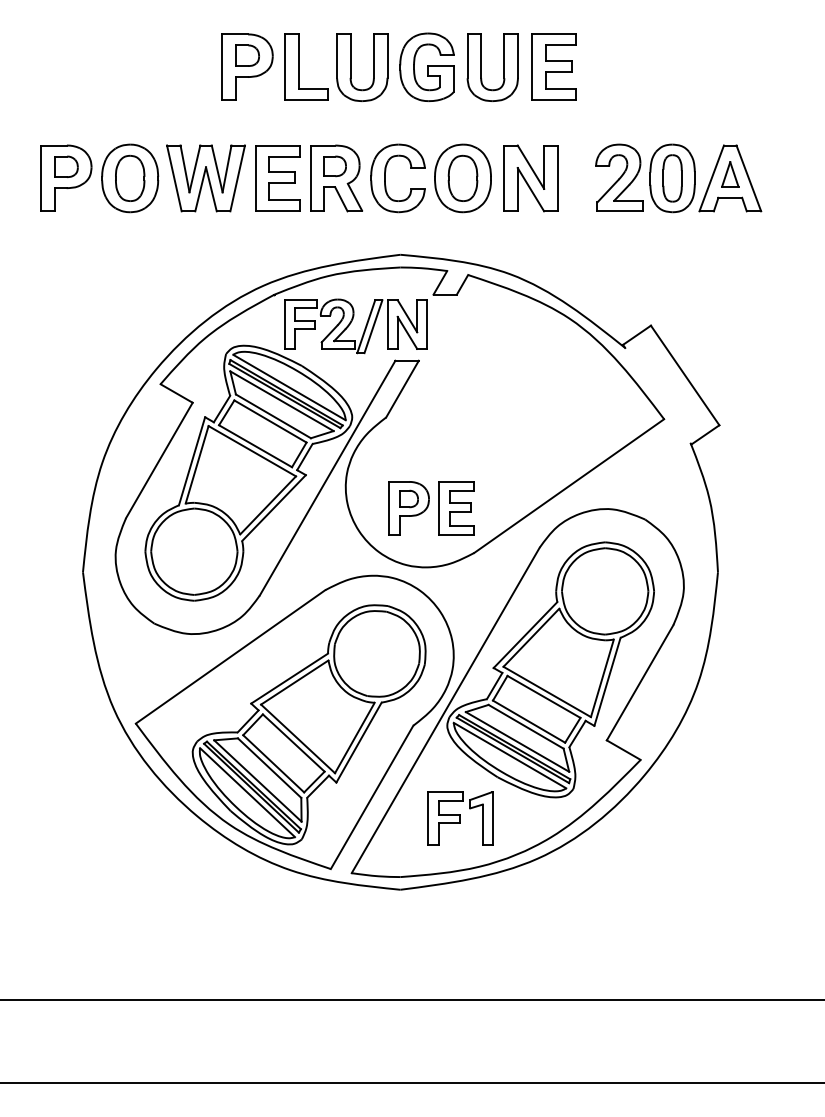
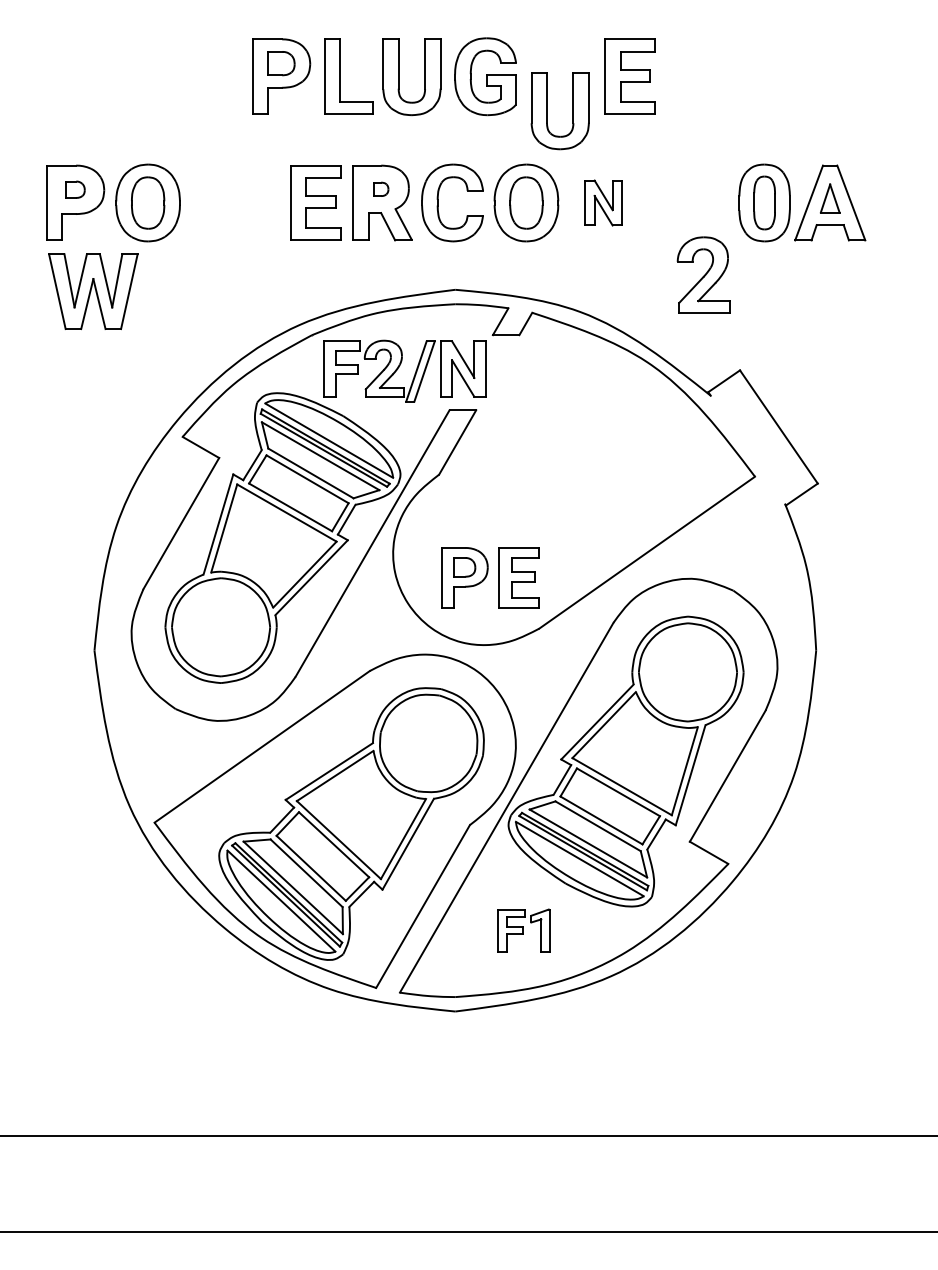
part: (481, 67) -> (547, 111), moved
part: (66, 166) -> (75, 189), size x0.7
part: (334, 166) -> (380, 189), size x0.6
part: (619, 177) -> (704, 274), moved
part: (205, 178) -> (92, 291), moved
part: (530, 178) -> (603, 203), size x0.6
part: (460, 818) -> (523, 930), size x0.7

